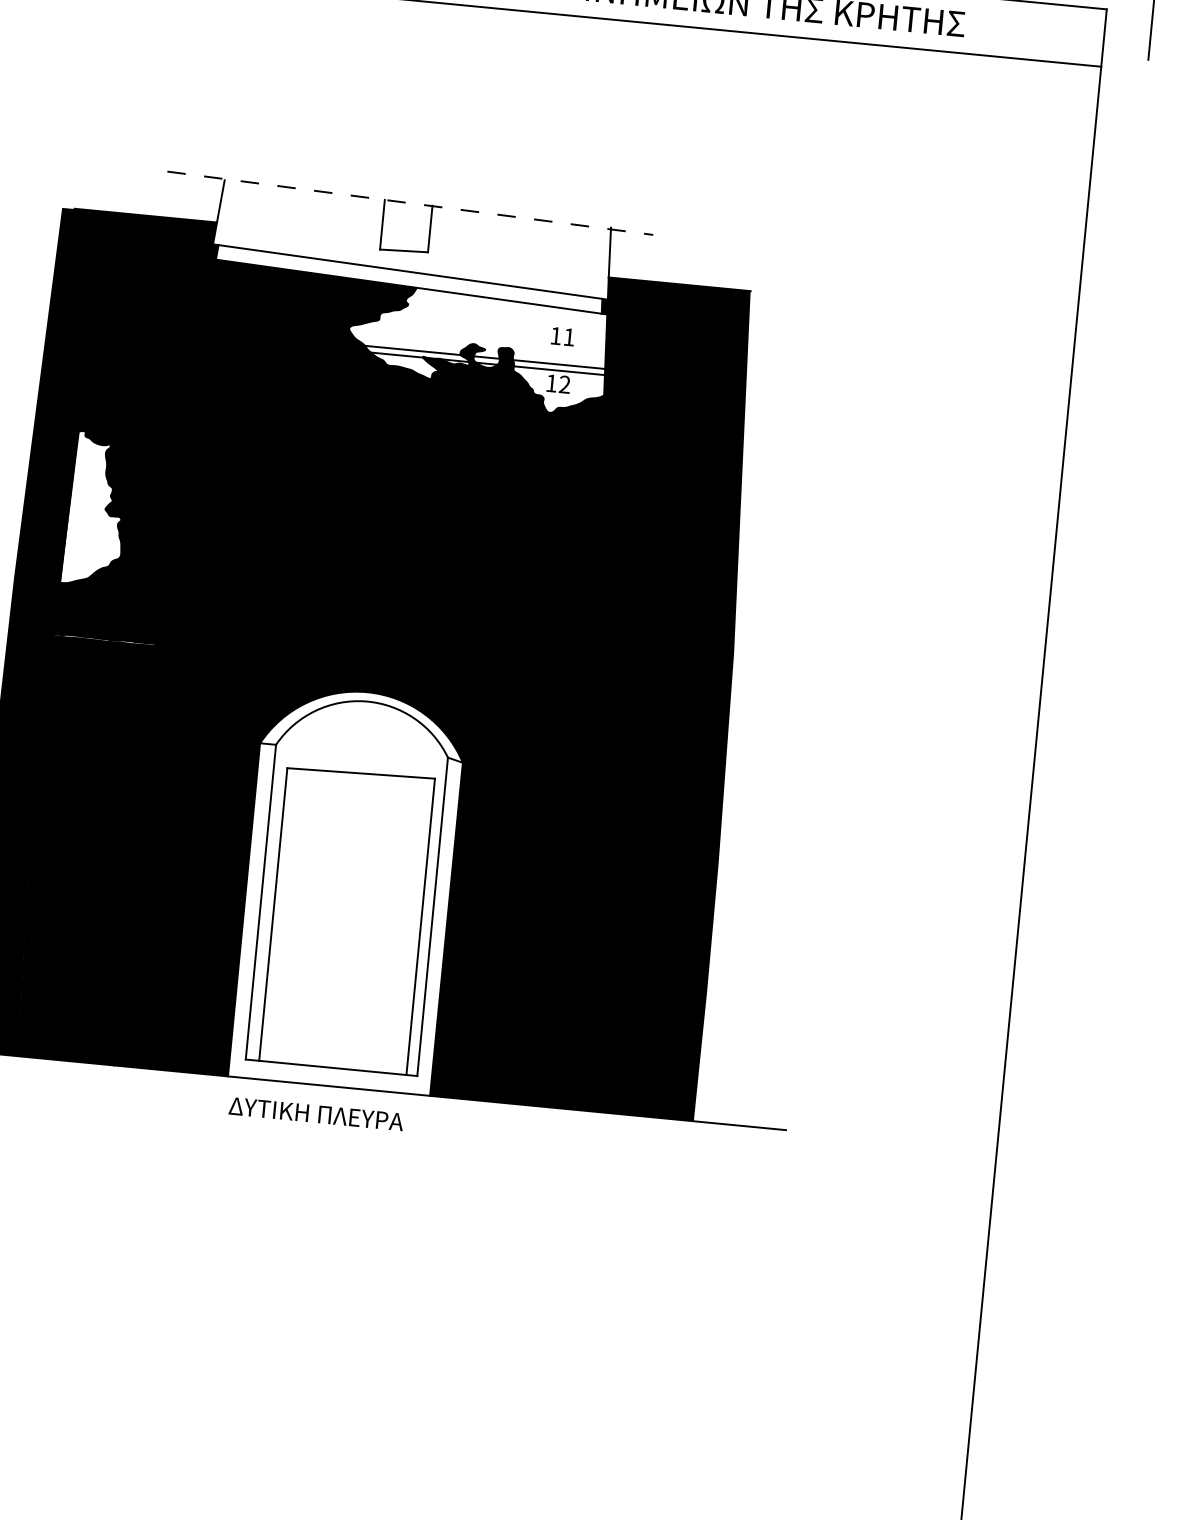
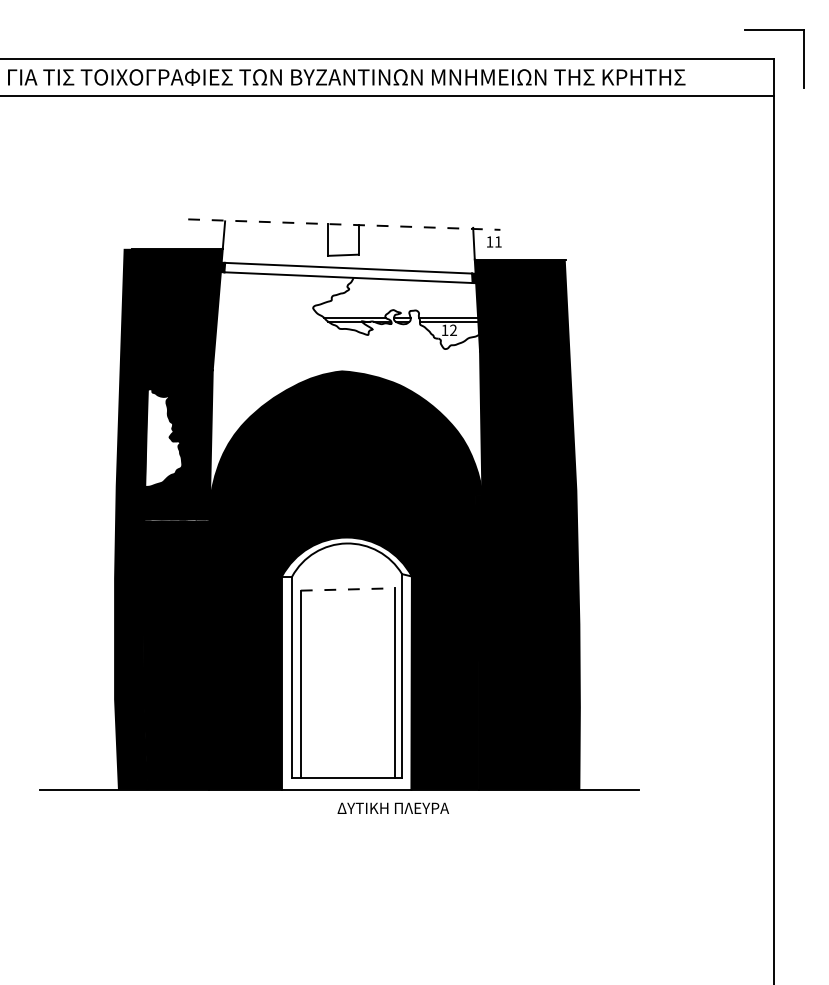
text: (563, 335) -> (494, 241), moved
fill: (387, 459) -> (345, 388), removed
line: (361, 773) -> (348, 589), solid -> dashed
text: (315, 1112) -> (392, 807), moved

